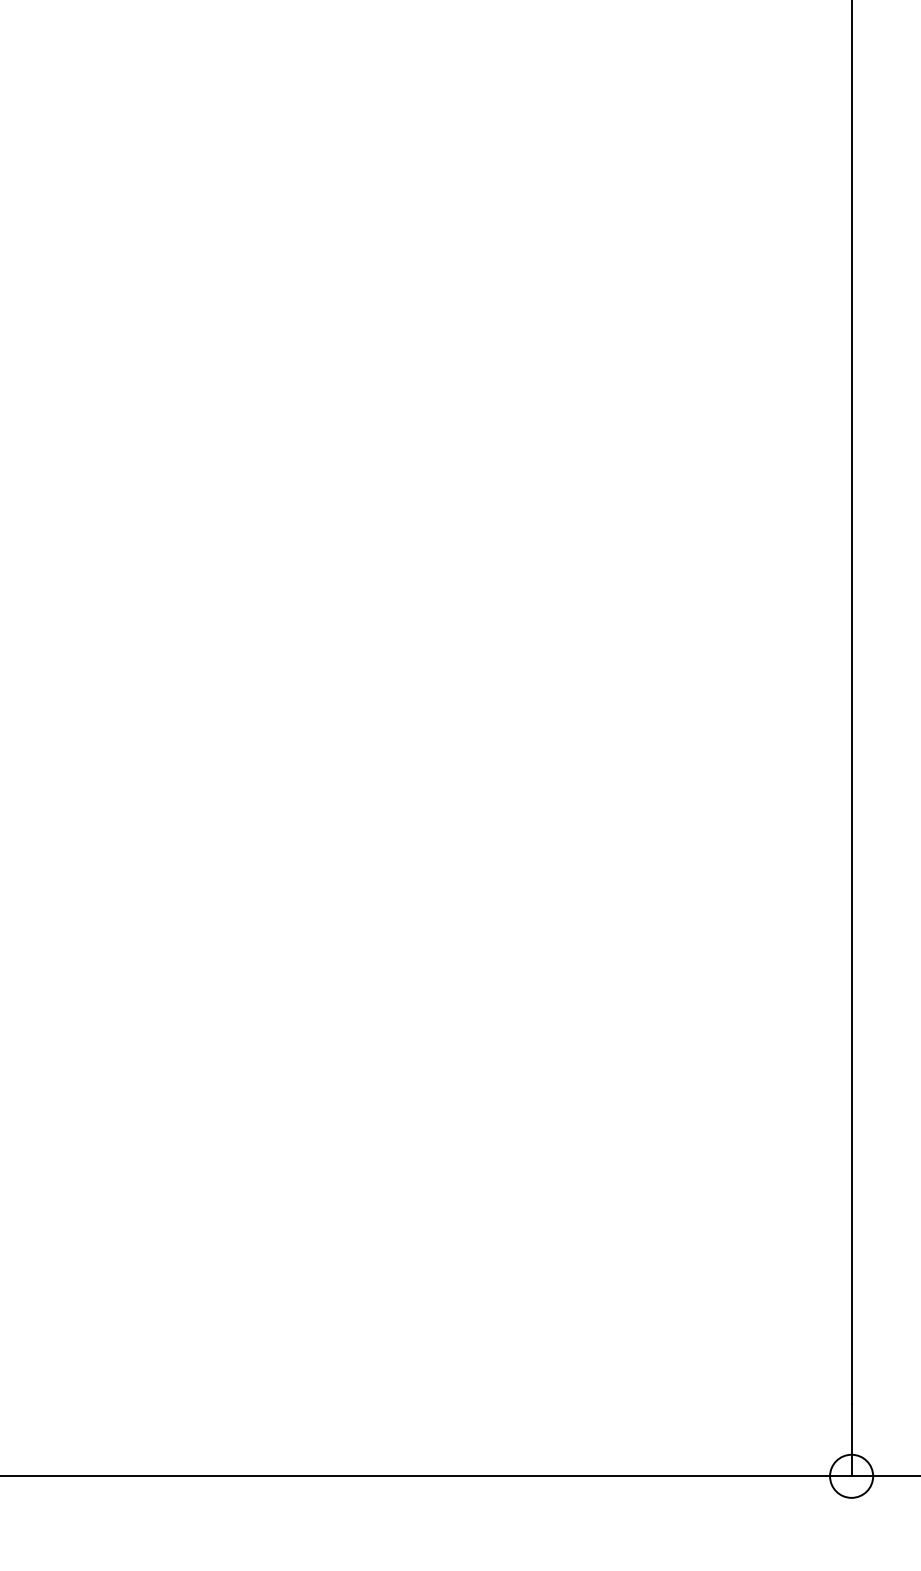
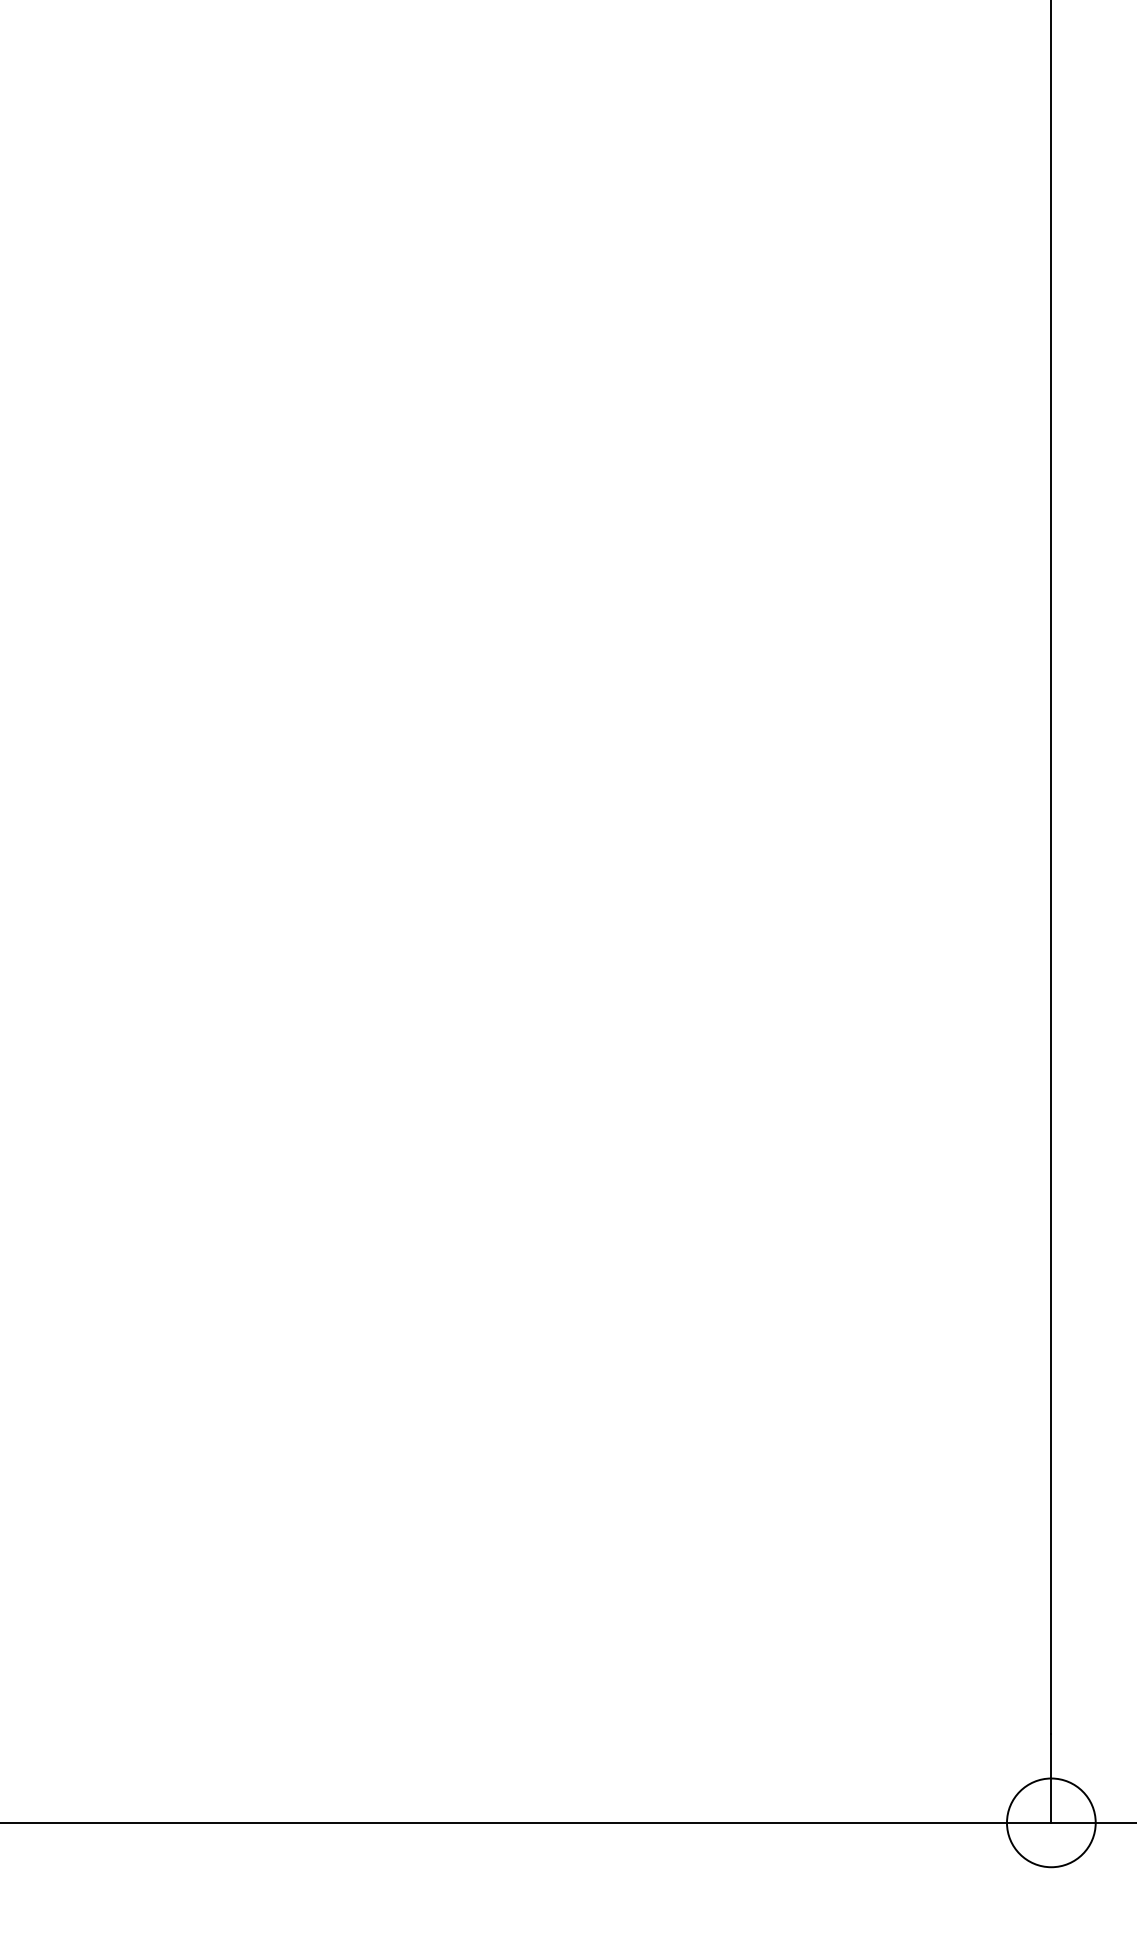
circle: (850, 1476) -> (1050, 1822), size x1.67

